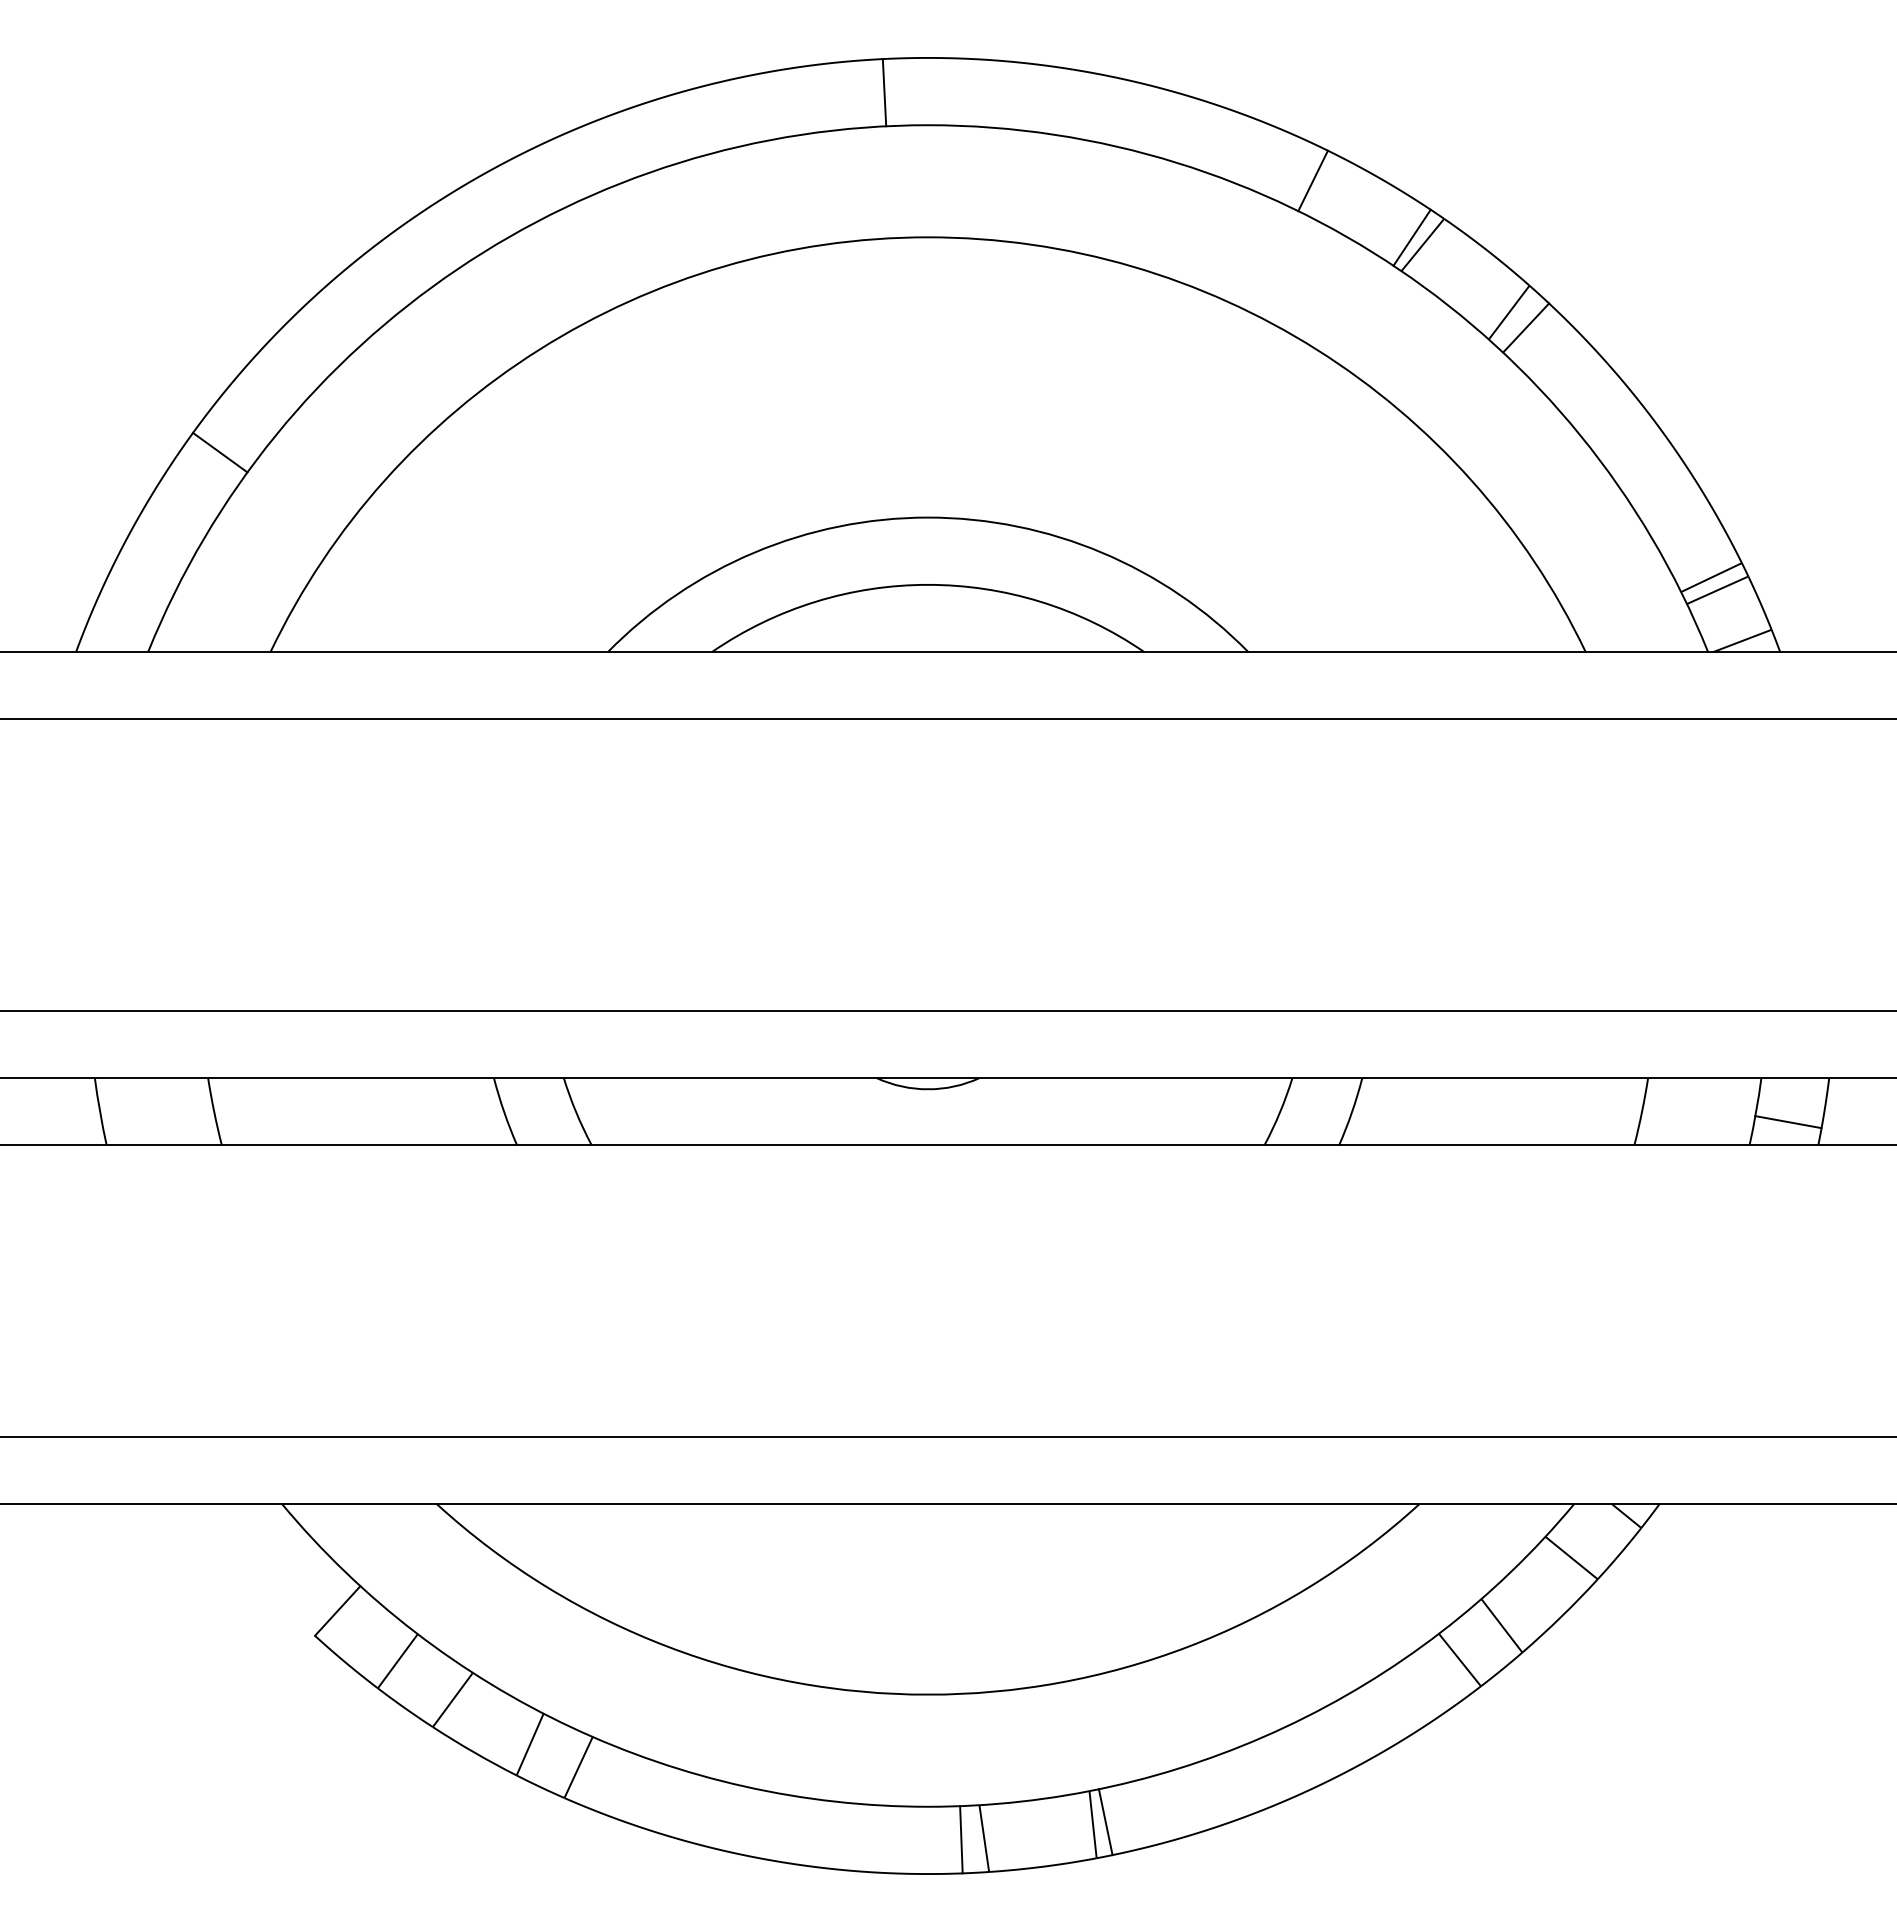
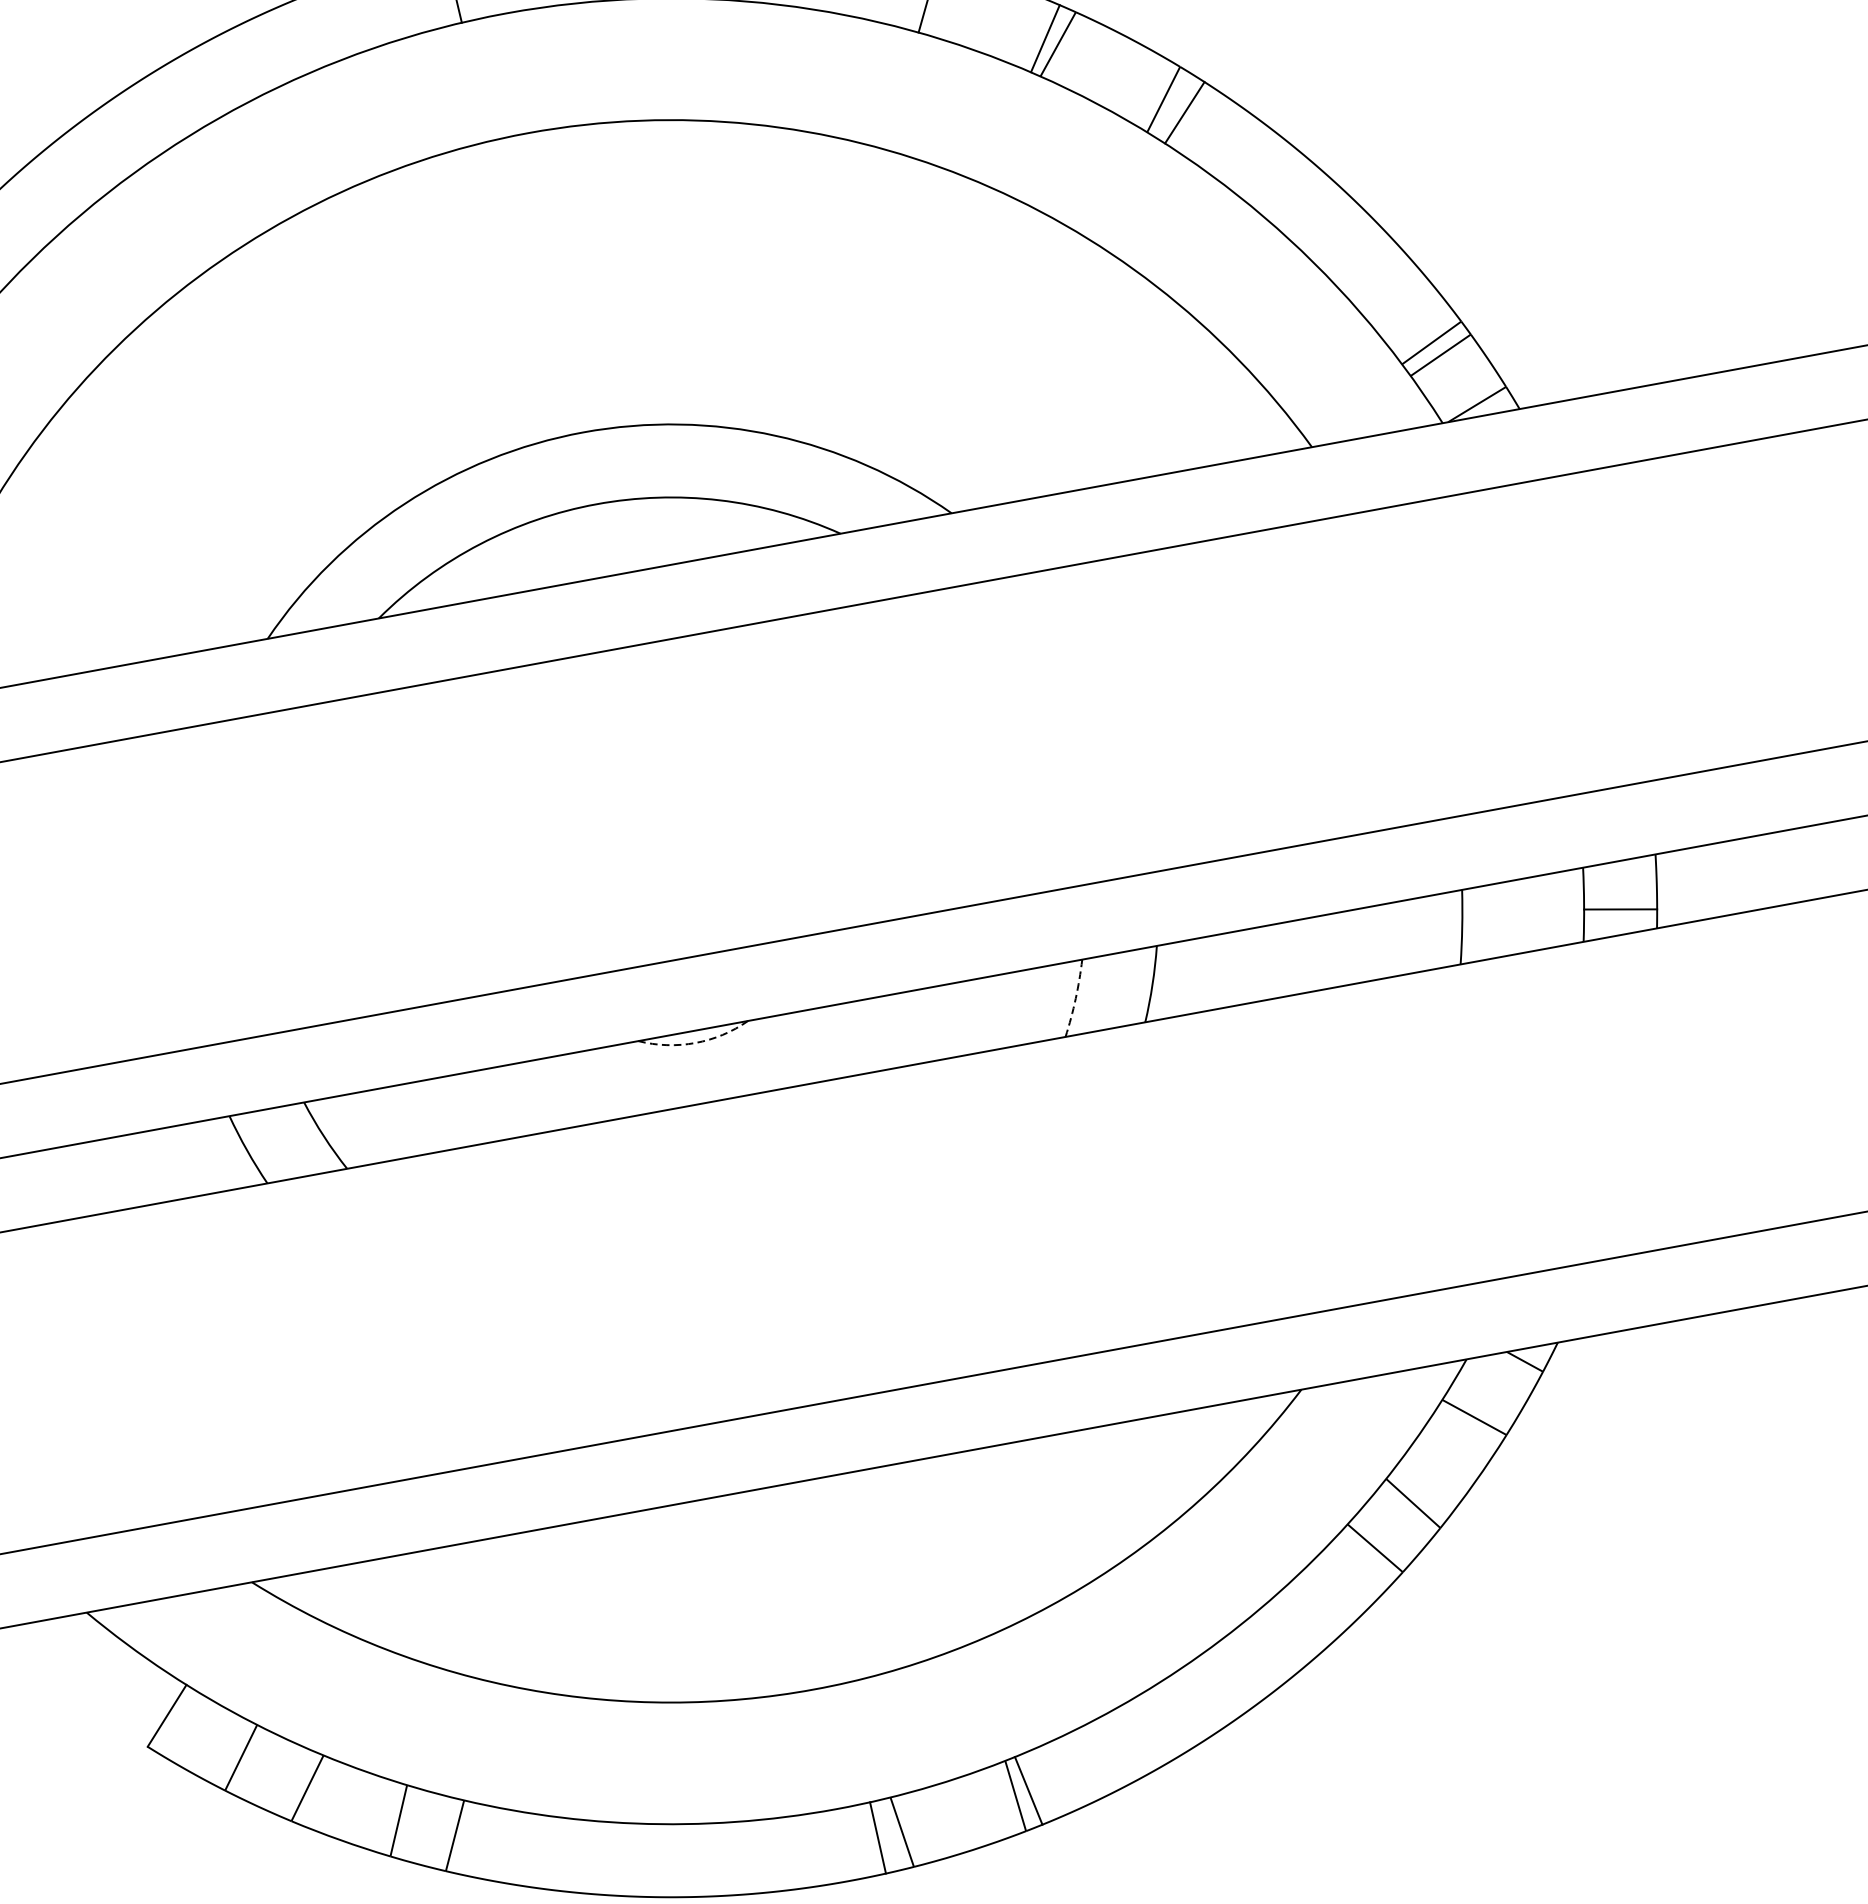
arc: (928, 1089) -> (695, 1043), solid -> dashed
arc: (1280, 1112) -> (1076, 998), solid -> dashed

